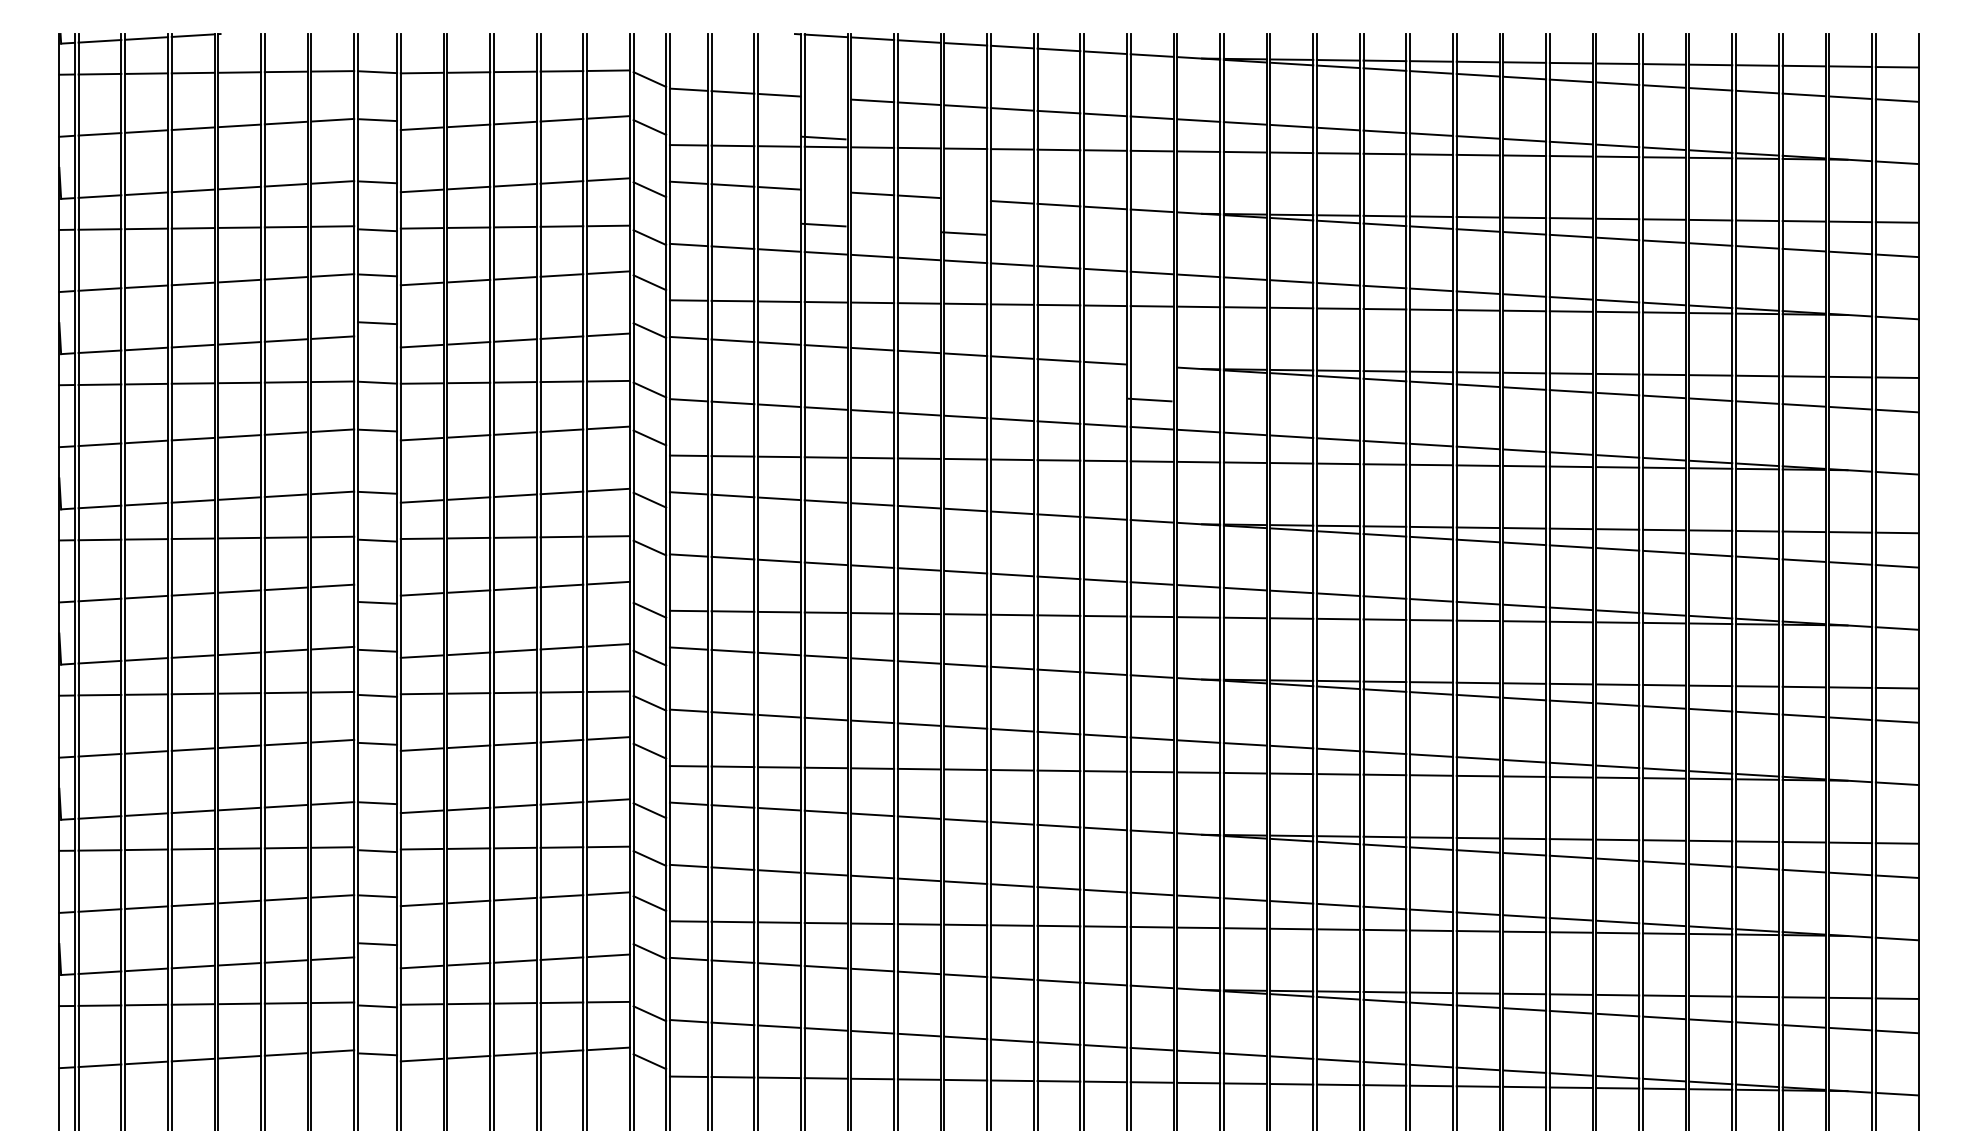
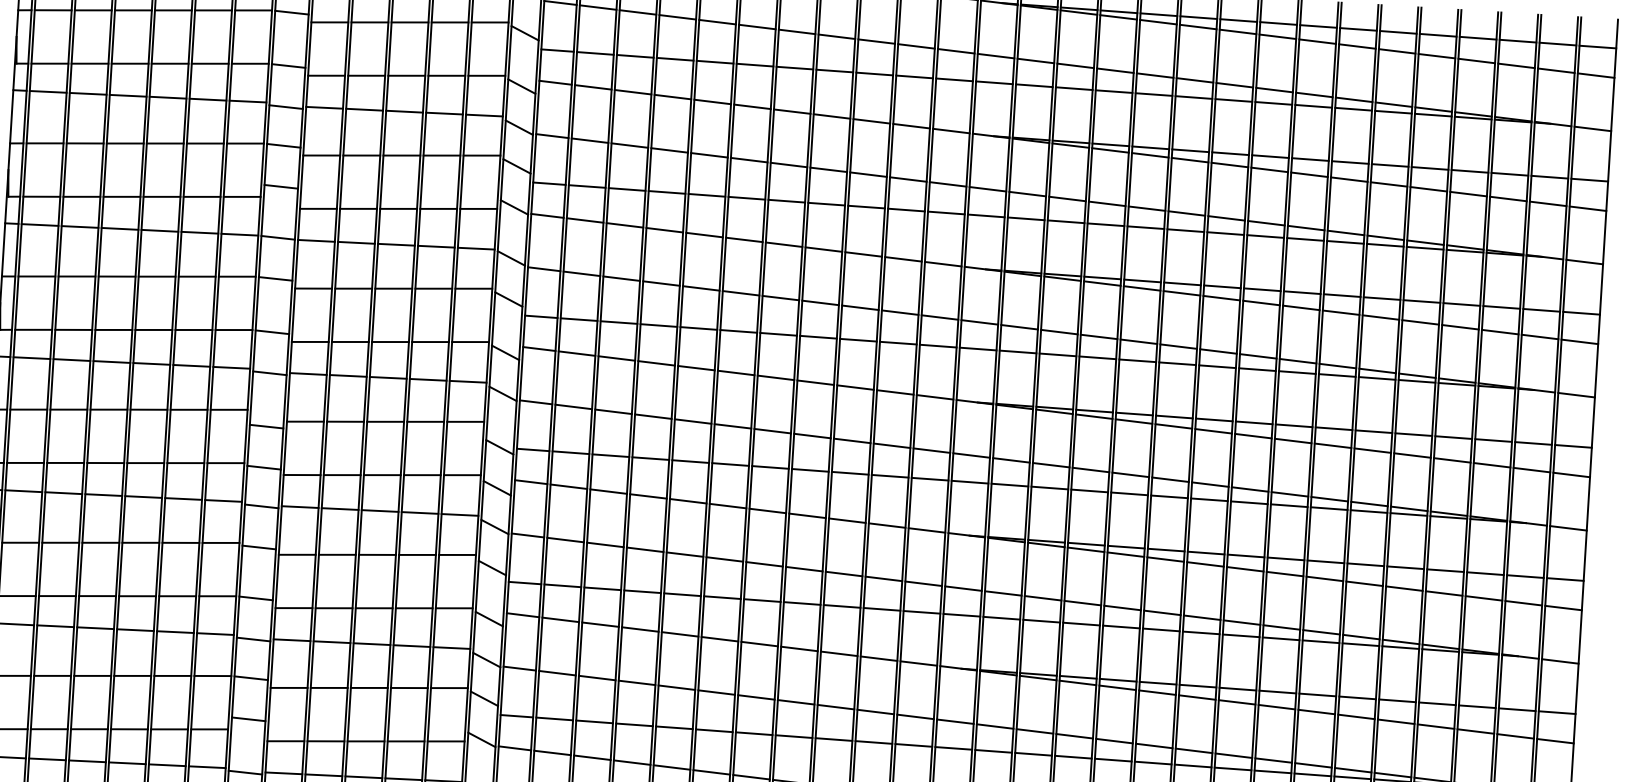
line: (823, 137) -> (677, 16), moved
line: (823, 224) -> (672, 96), moved
line: (963, 233) -> (791, 111), moved
line: (1149, 399) -> (942, 263), moved

